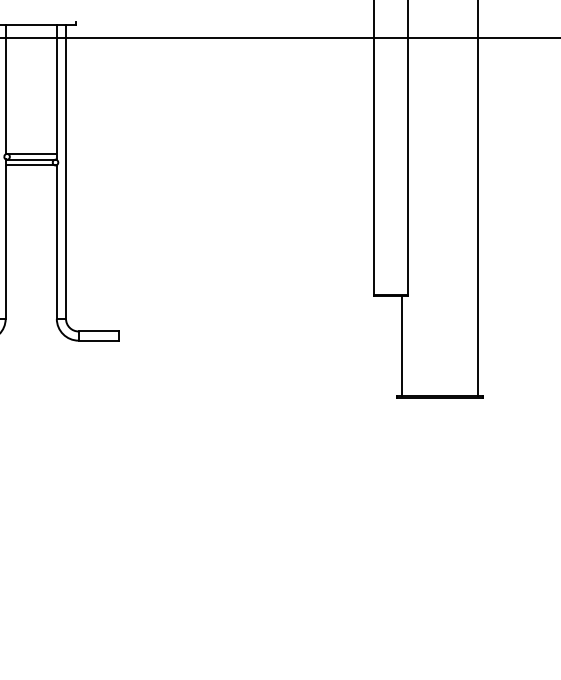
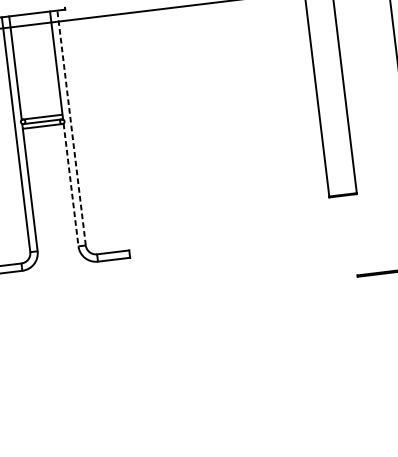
line: (66, 171) -> (71, 127), solid -> dashed
line: (56, 241) -> (70, 184), solid -> dashed
line: (401, 345) -> (356, 234), removed

